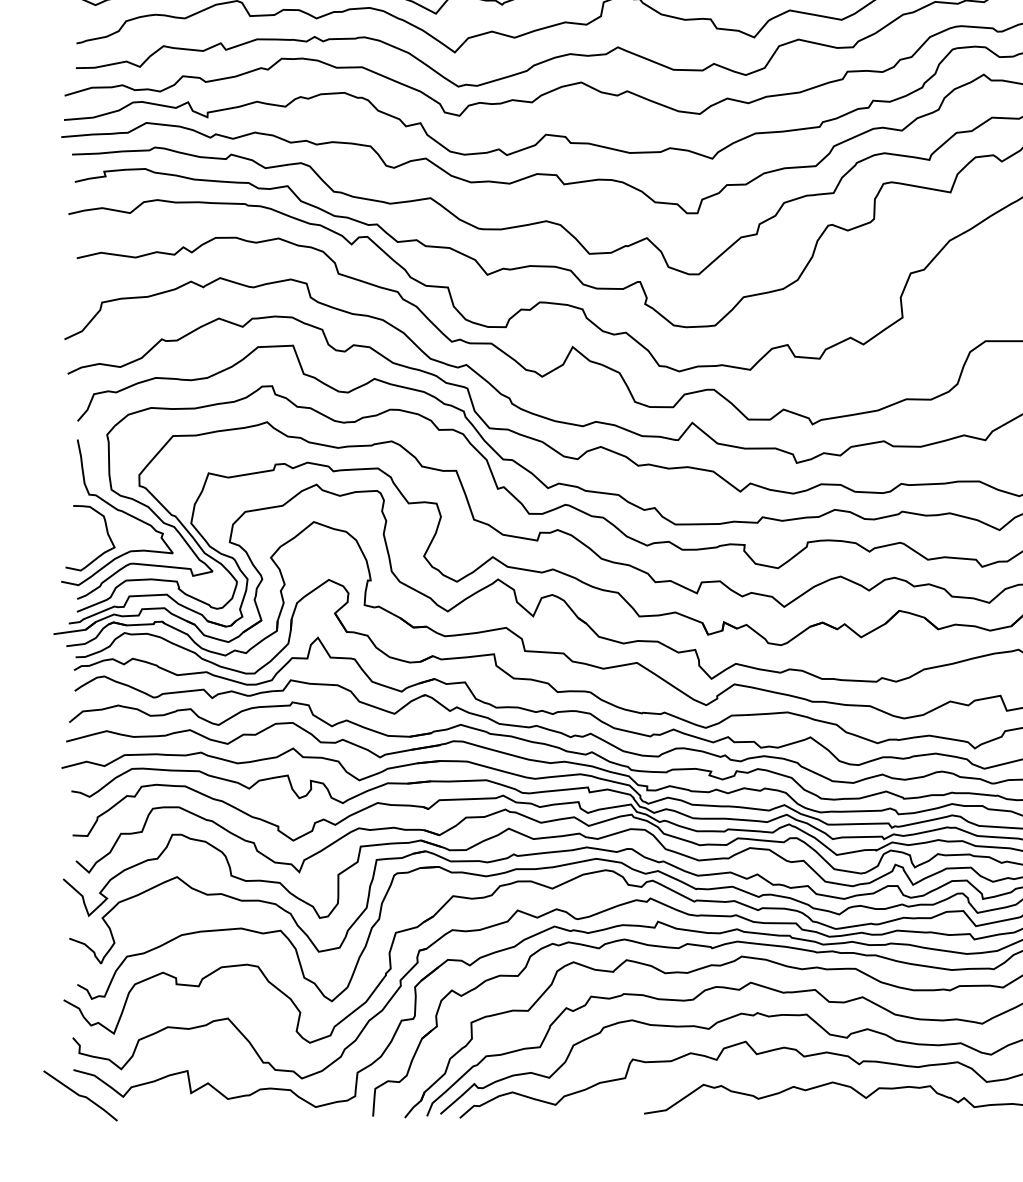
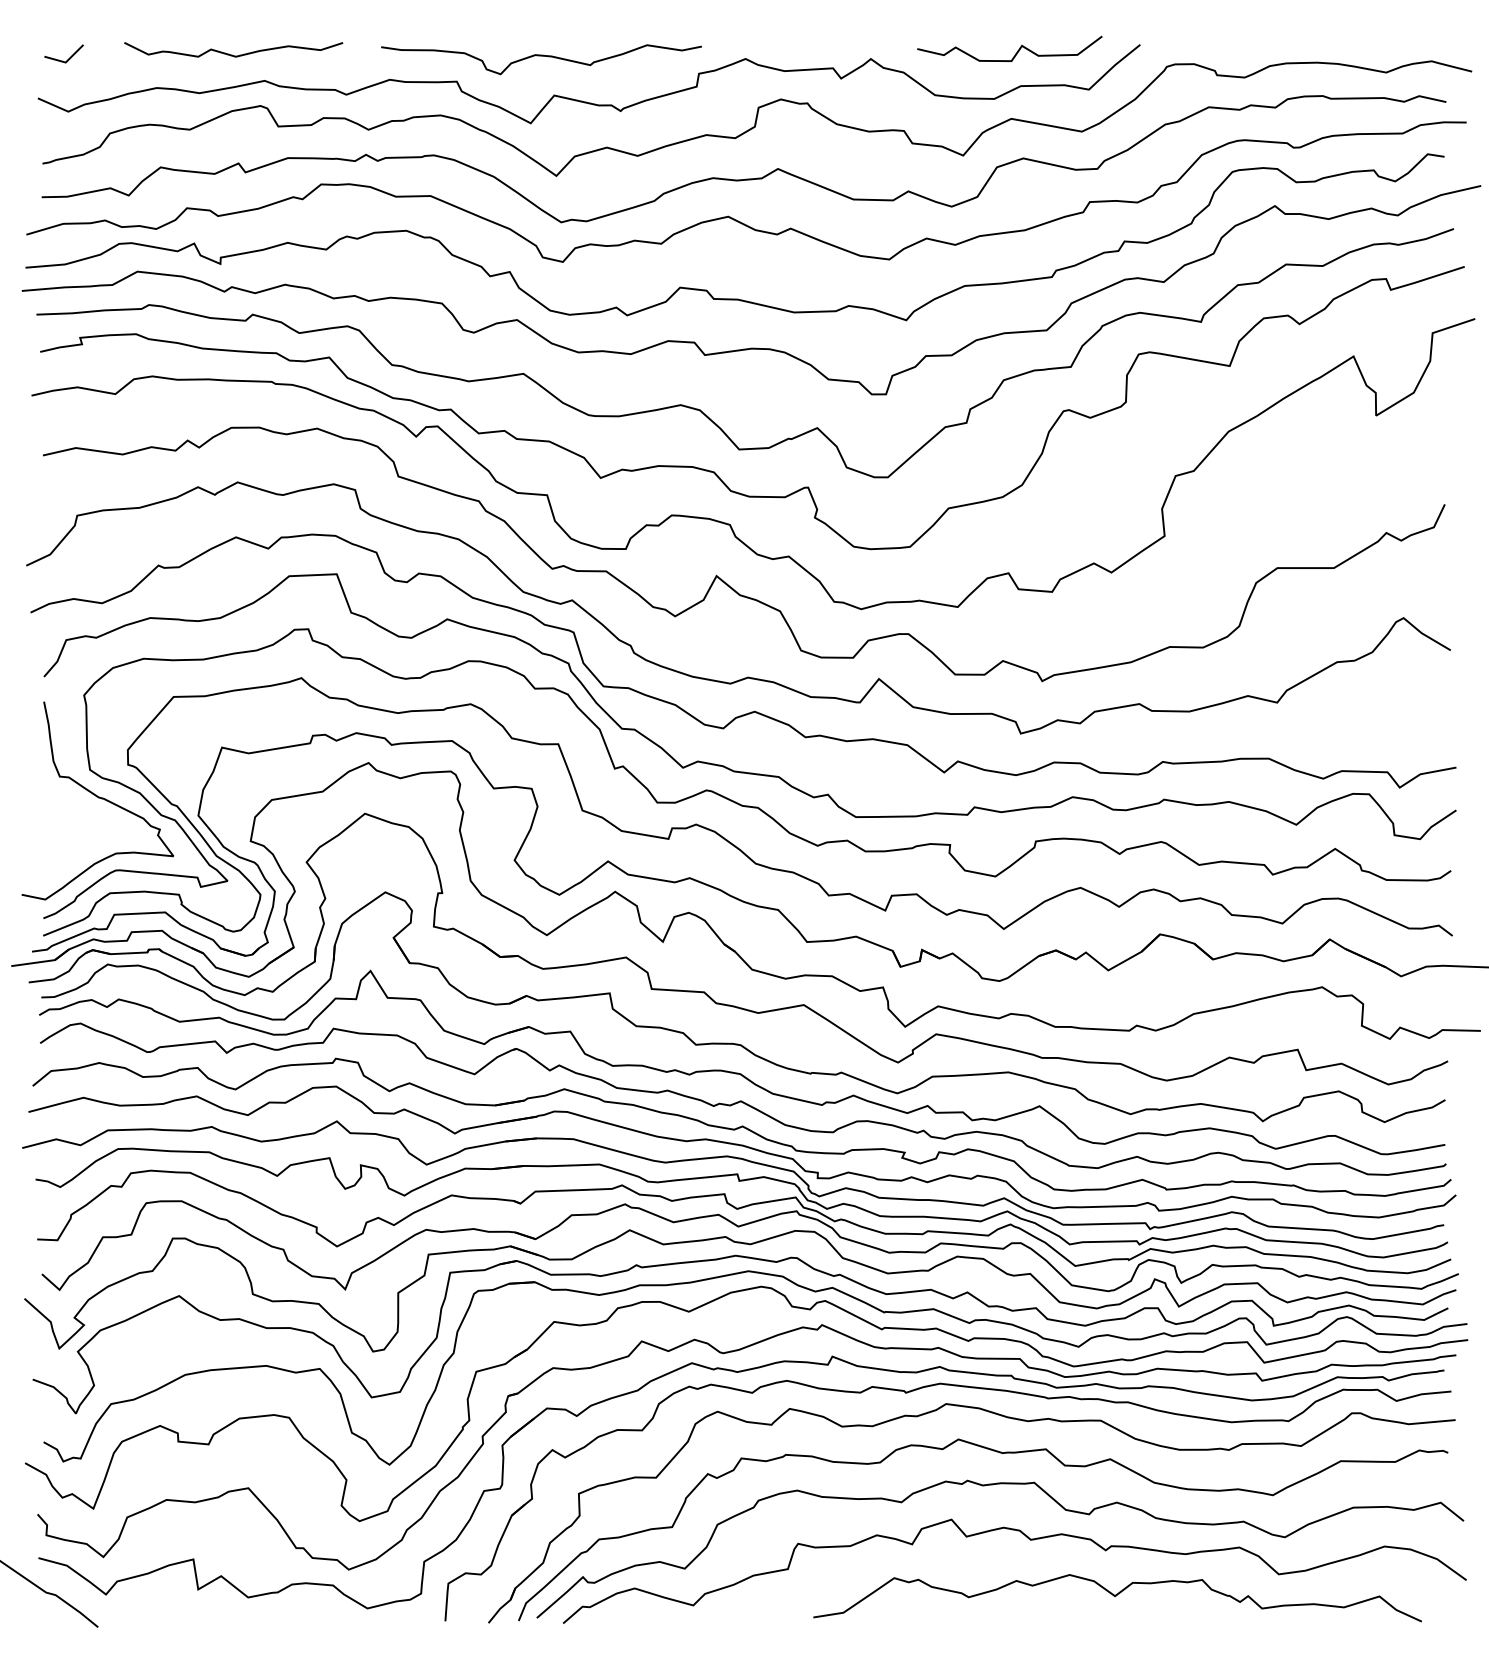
curve: (106, 532) -> (83, 827), removed

